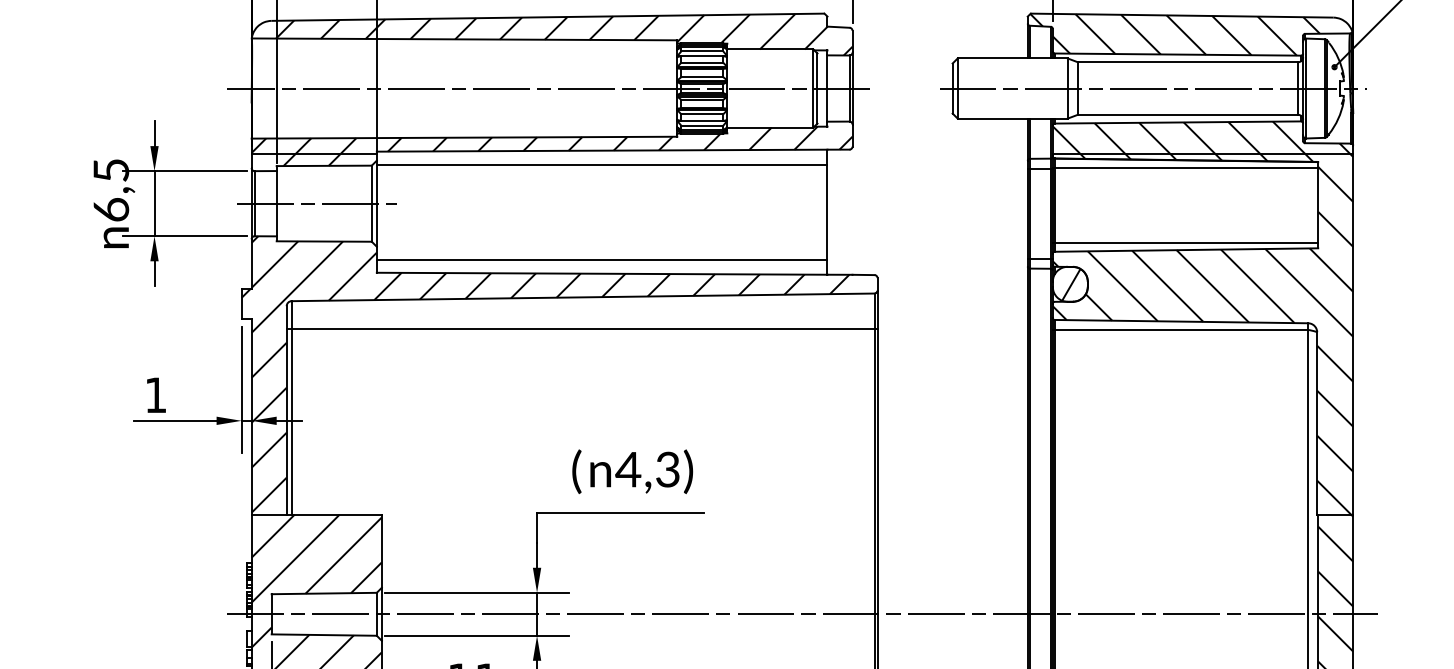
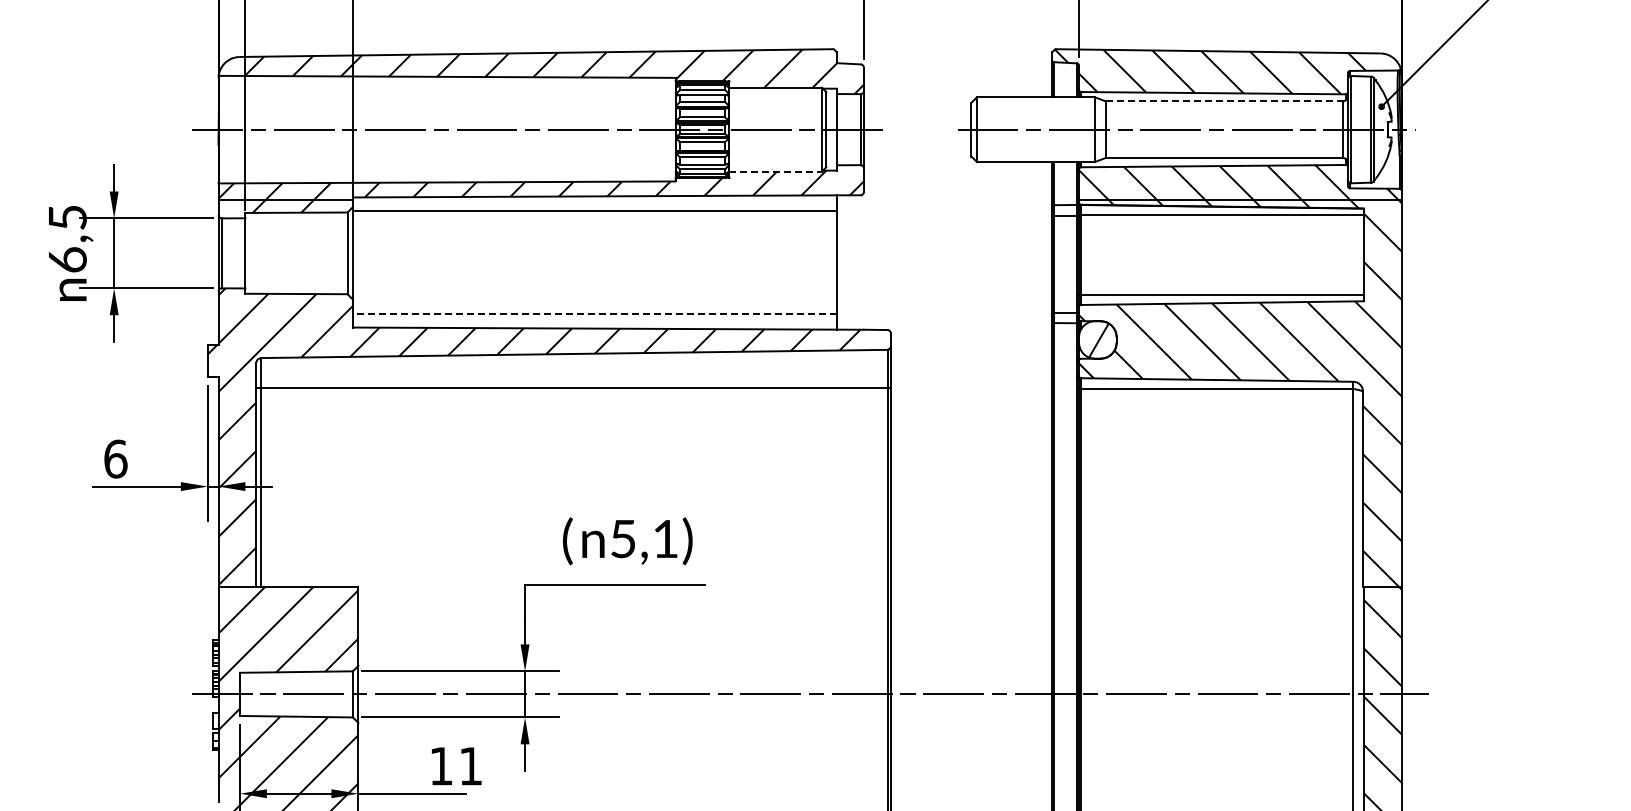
line: (1188, 62) -> (1224, 101), solid -> dashed
line: (771, 127) -> (776, 171), solid -> dashed
line: (316, 203) -> (288, 253), removed
line: (601, 259) -> (594, 313), solid -> dashed
text: (155, 394) -> (115, 458), 1 -> 6
text: (646, 469) -> (642, 538), 4,3) -> 5,1)

